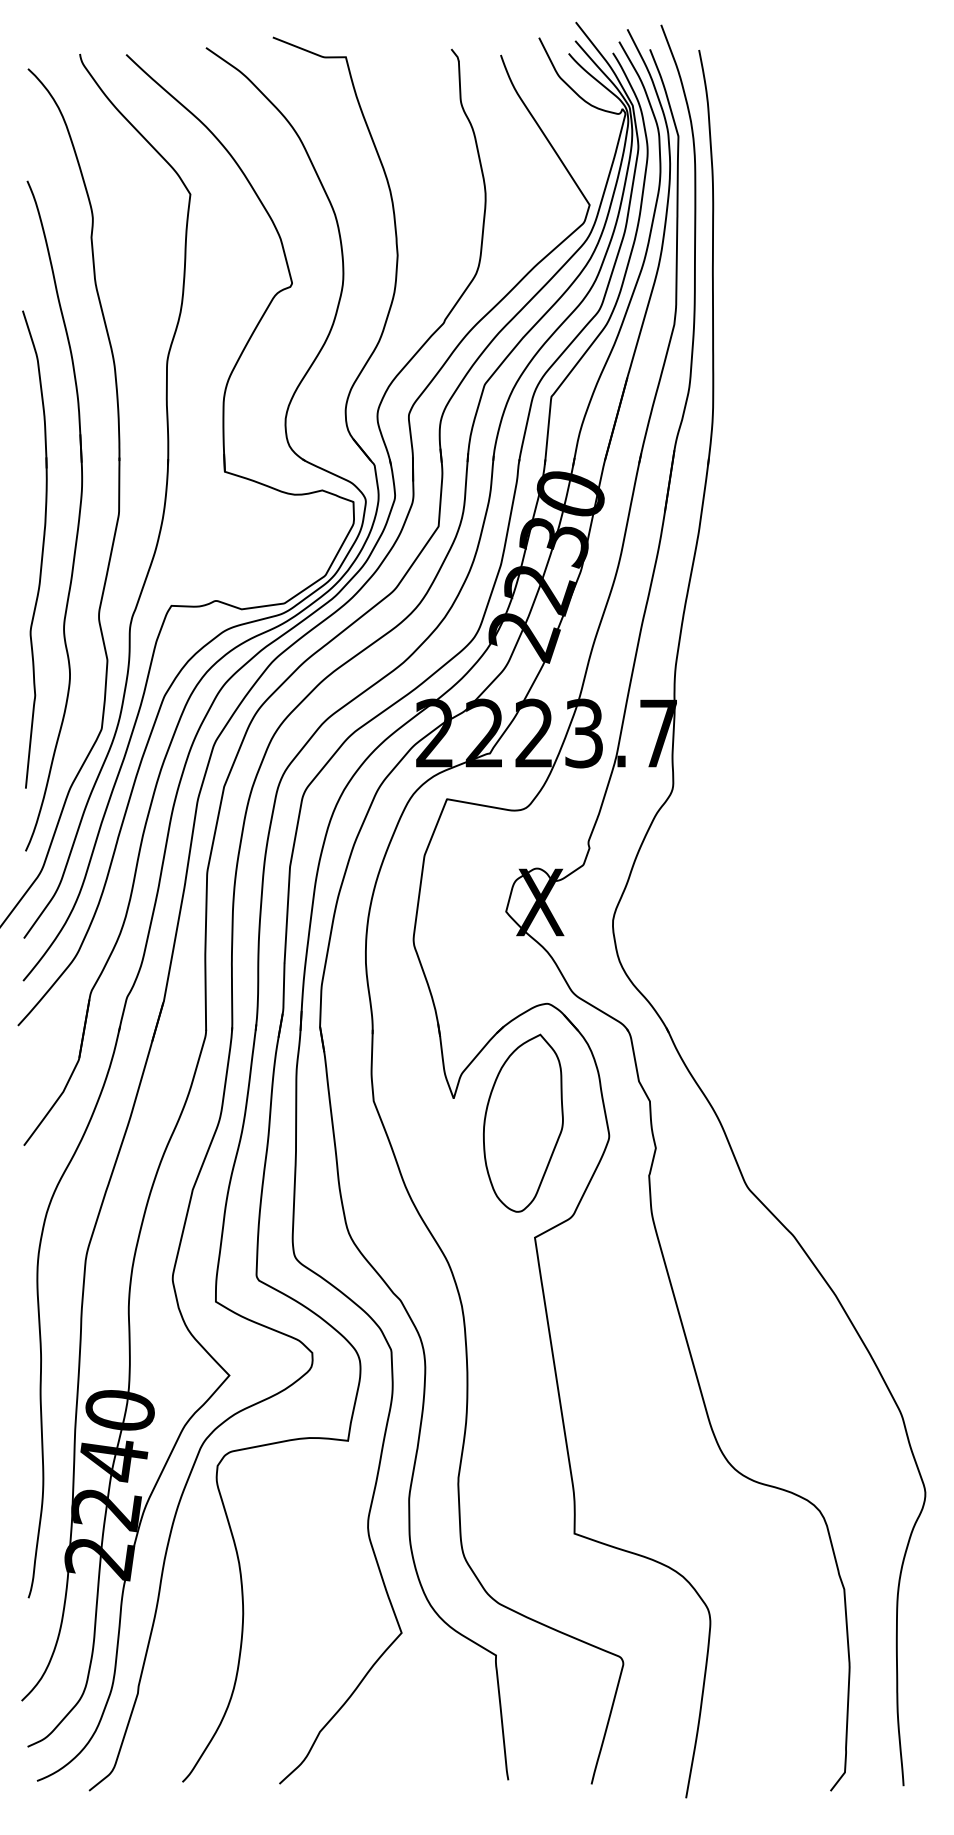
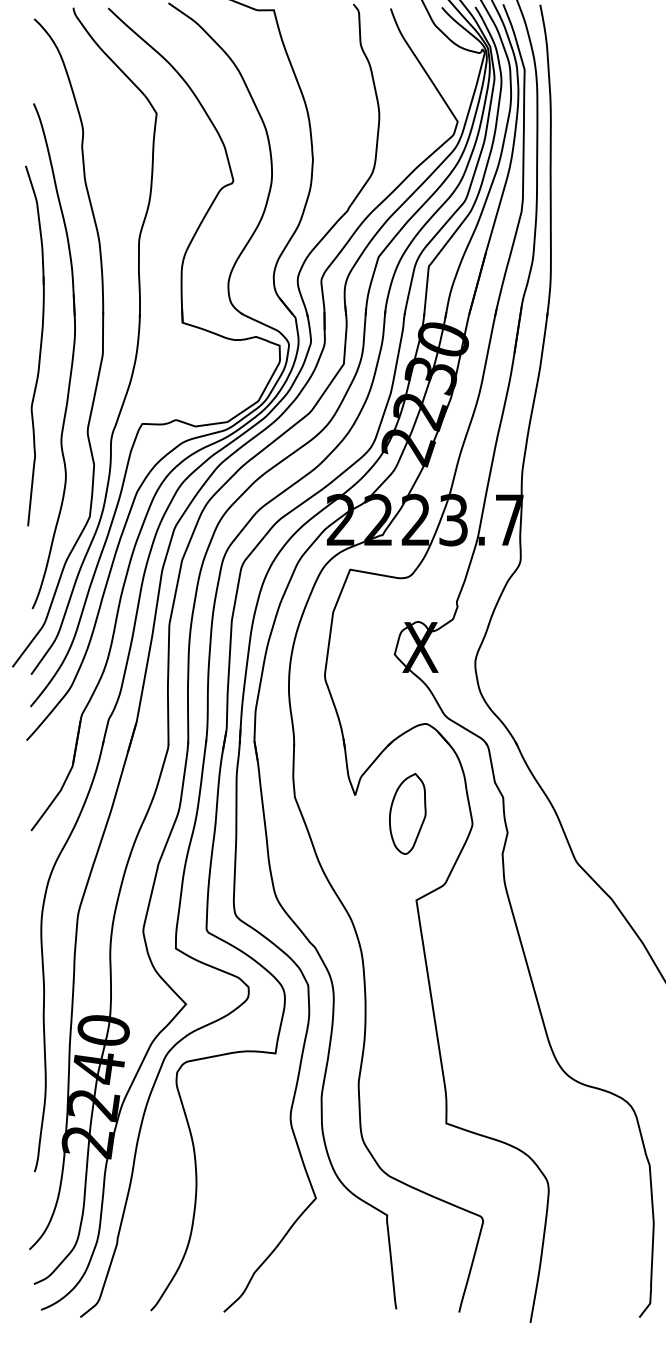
part: (41, 551) -> (39, 347), moved
part: (523, 1122) -> (407, 813), size x0.6

